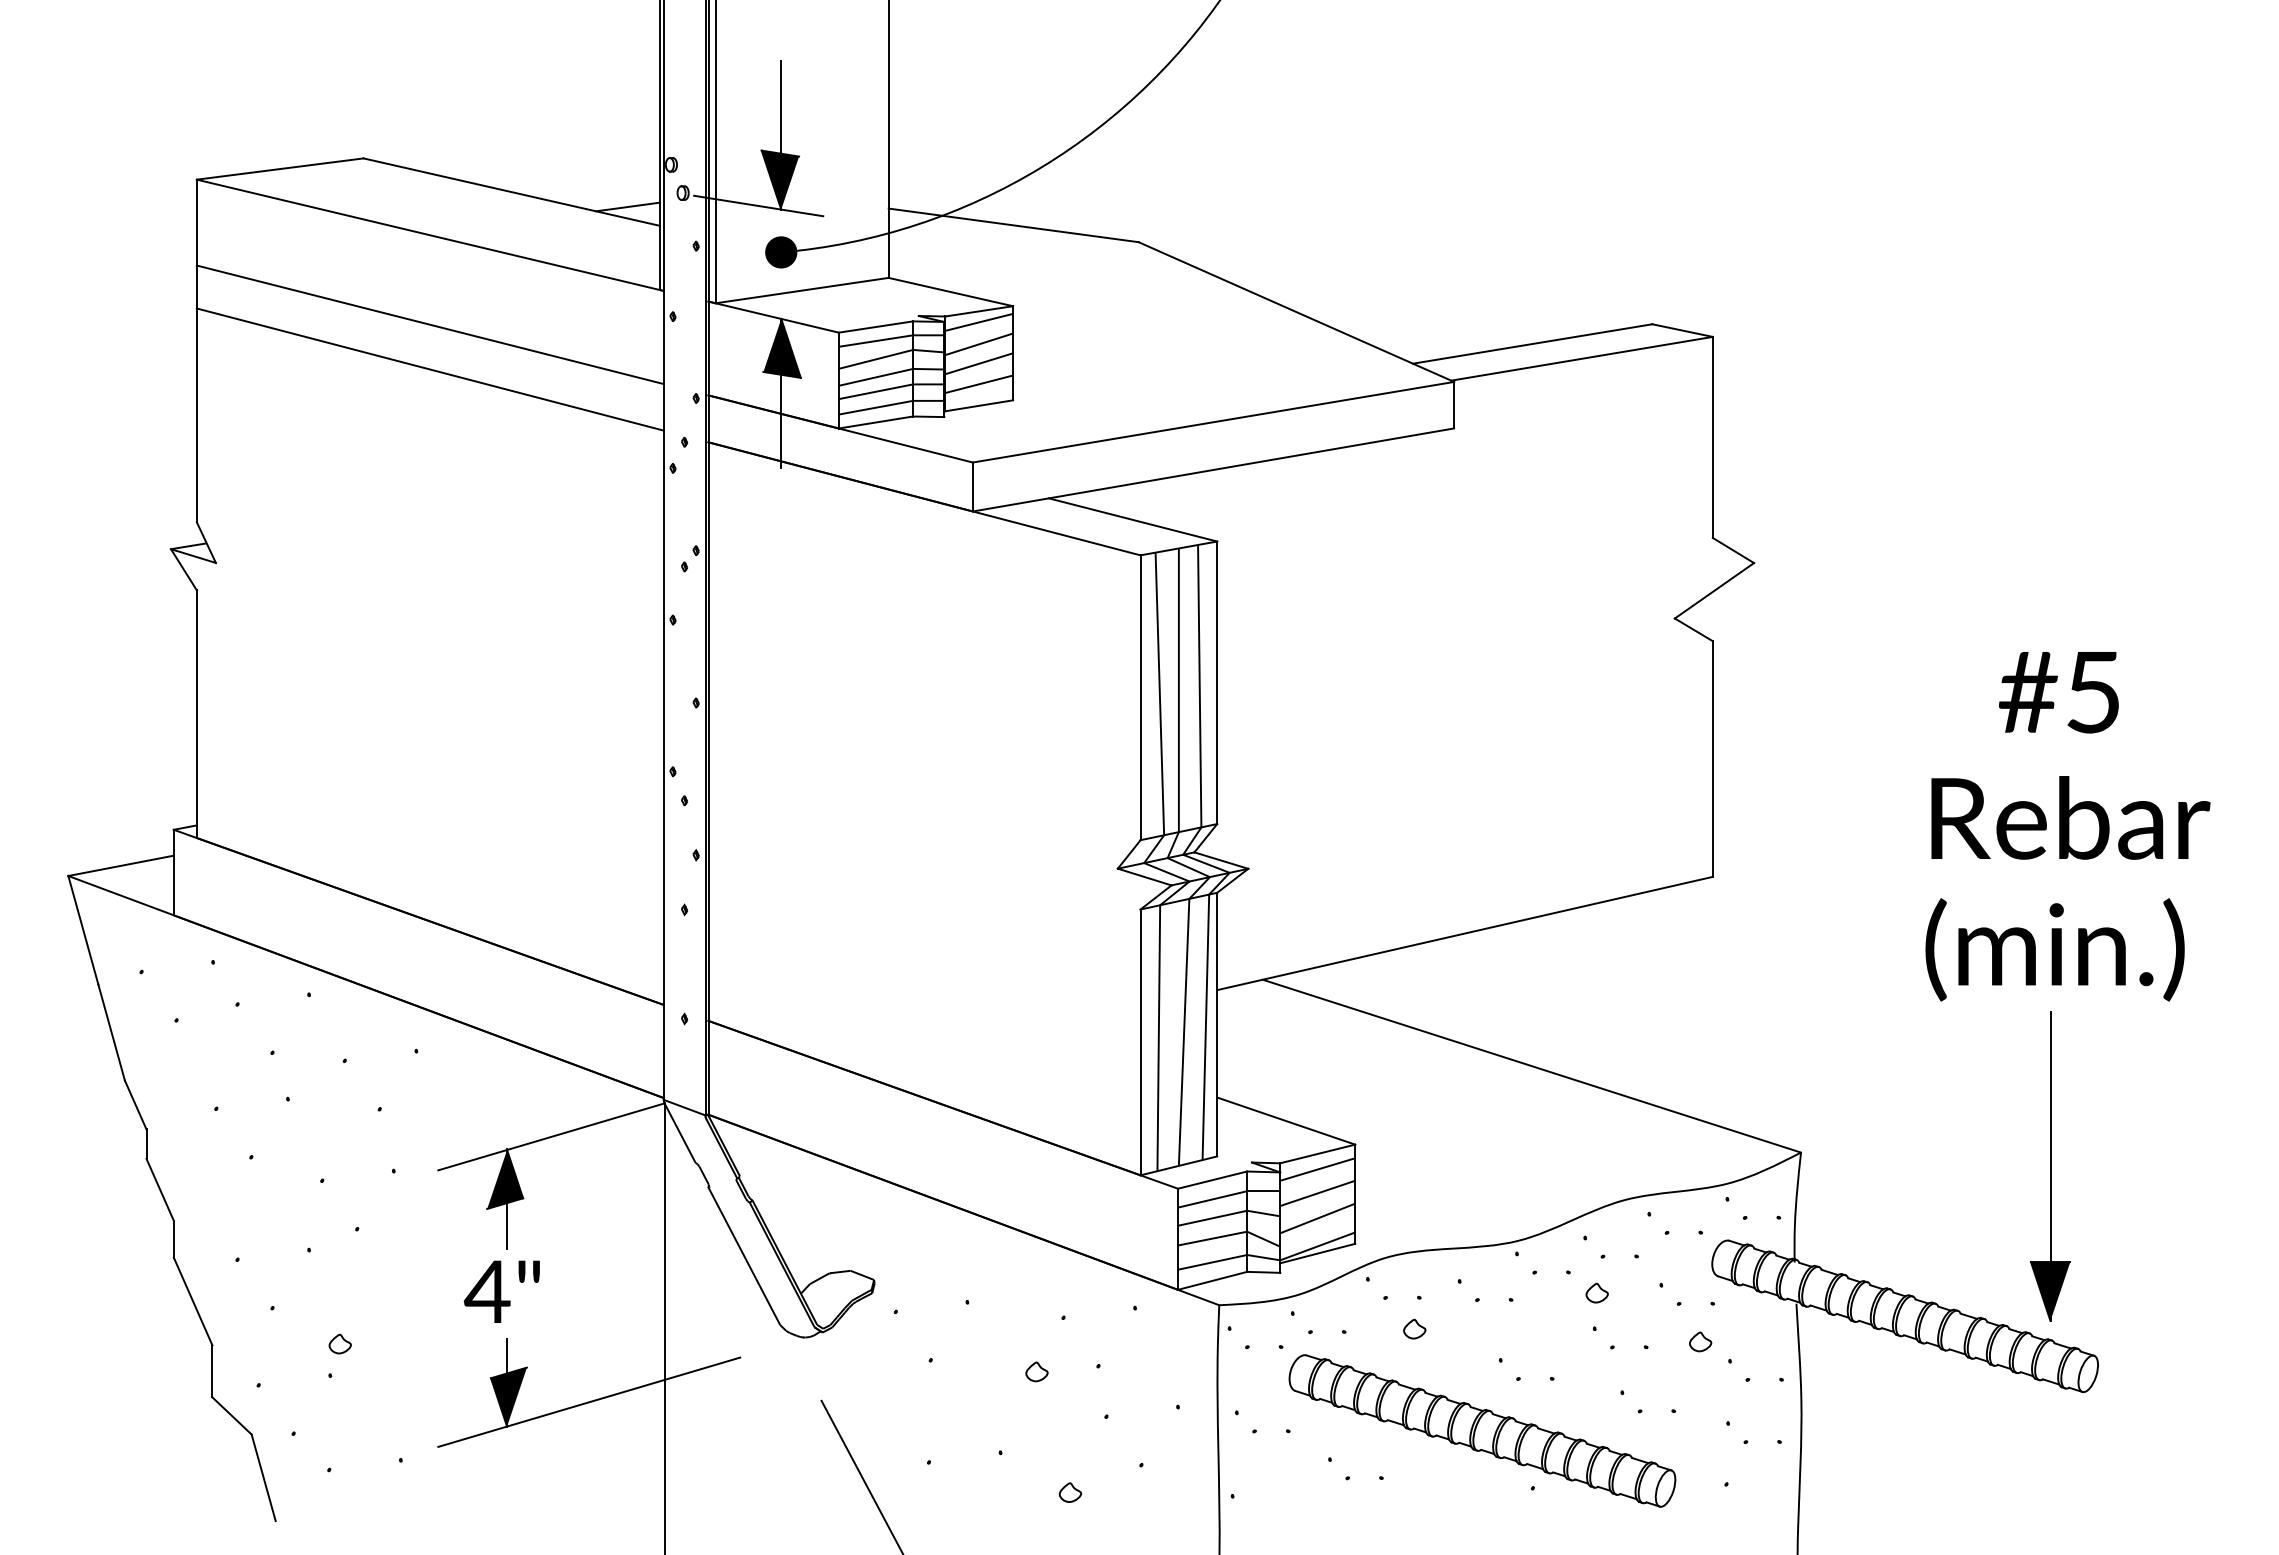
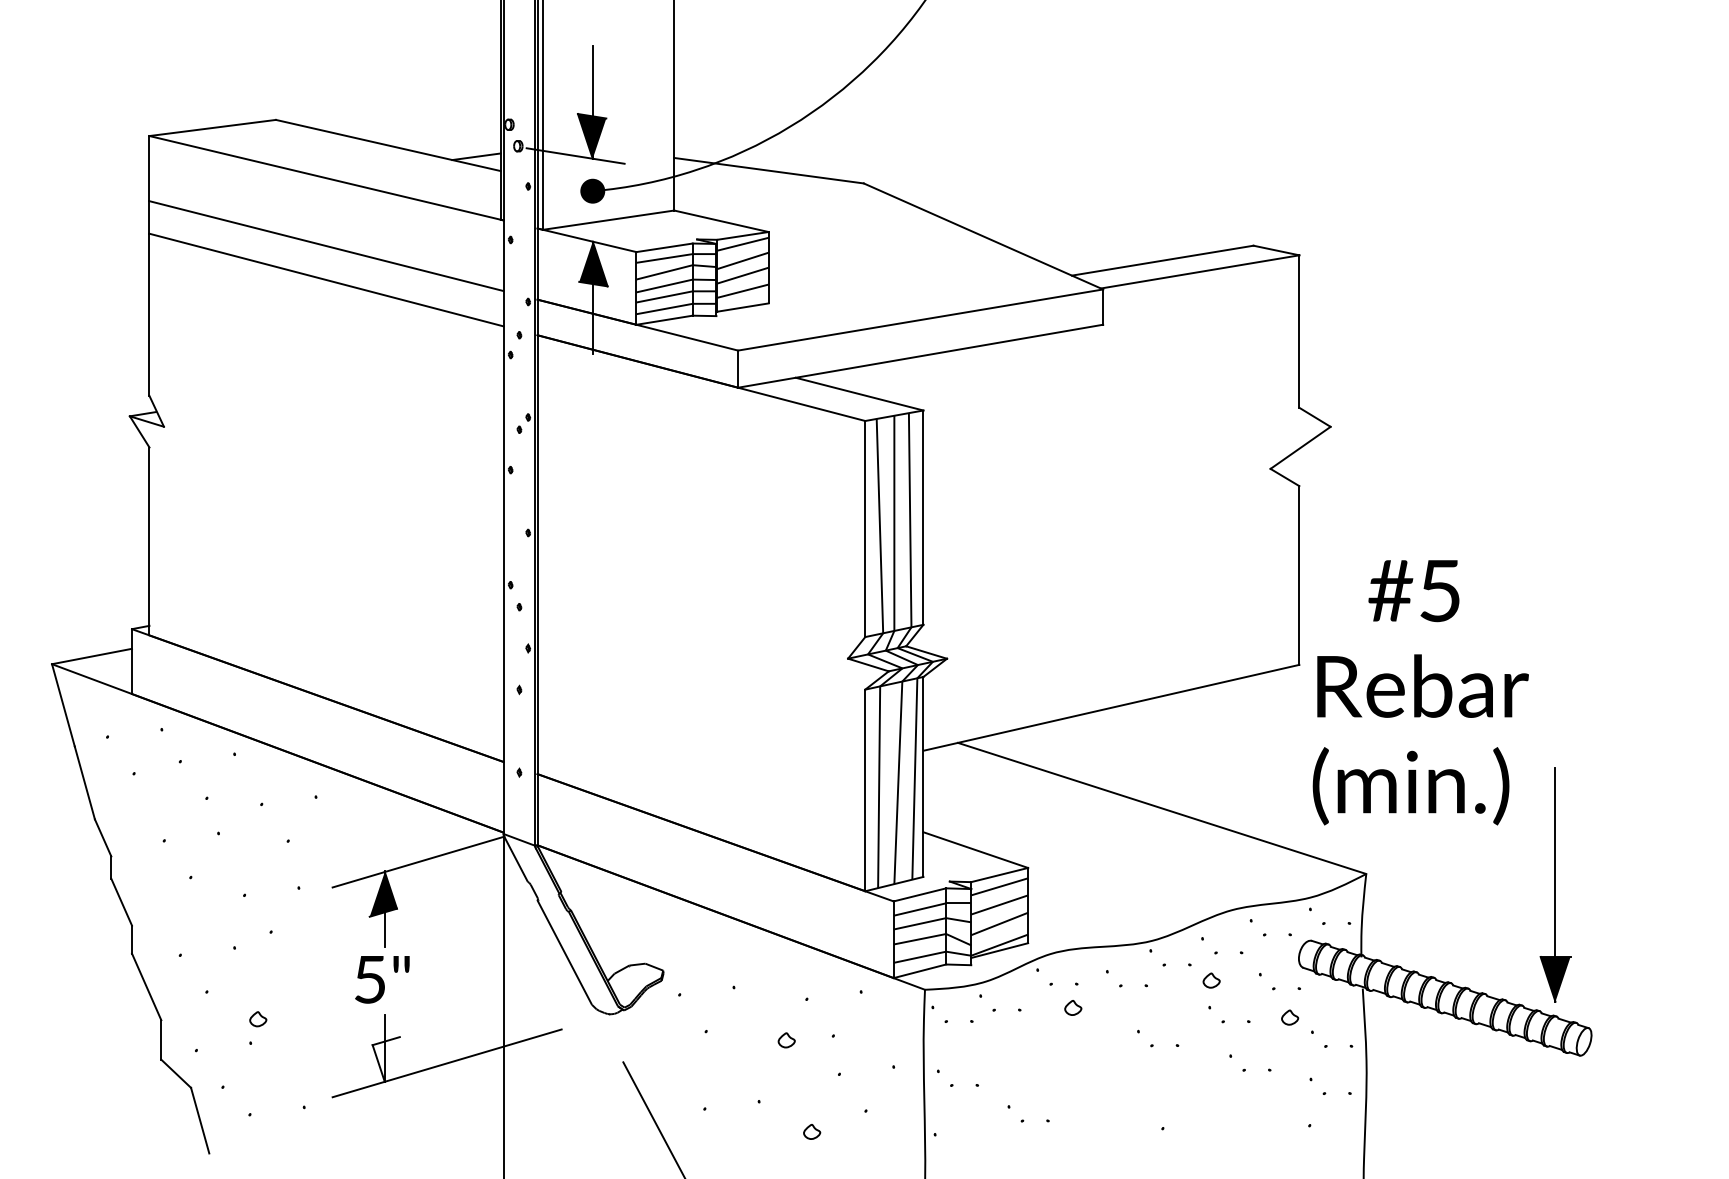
text: (2067, 826) -> (1420, 692), moved
text: (486, 1291) -> (369, 979), 4" -> 5"
fill: (508, 1396) -> (385, 1059), removed
part: (1482, 1430) -> (1124, 1084), removed

